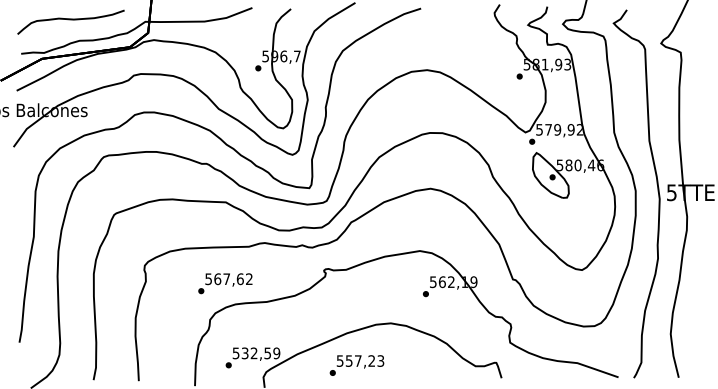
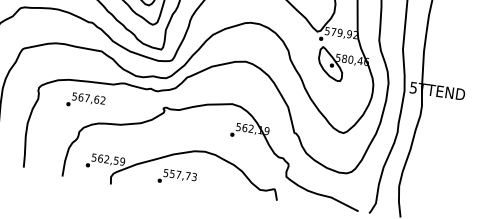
text: (225, 283) -> (86, 101), moved
text: (244, 353) -> (100, 158), 532,59 -> 562,59
text: (371, 360) -> (187, 175), 557,23 -> 557,73

